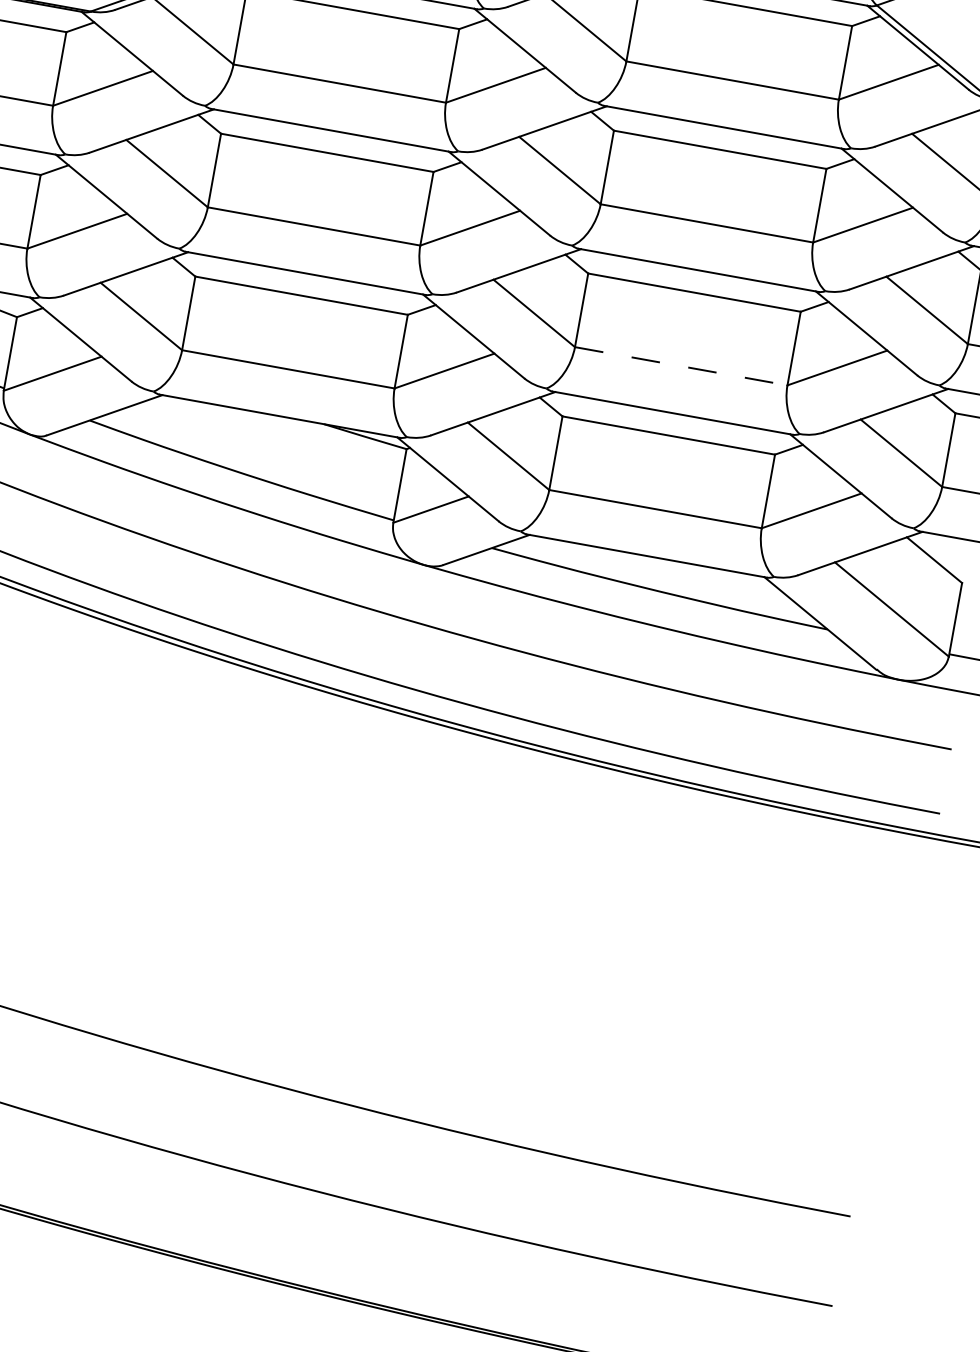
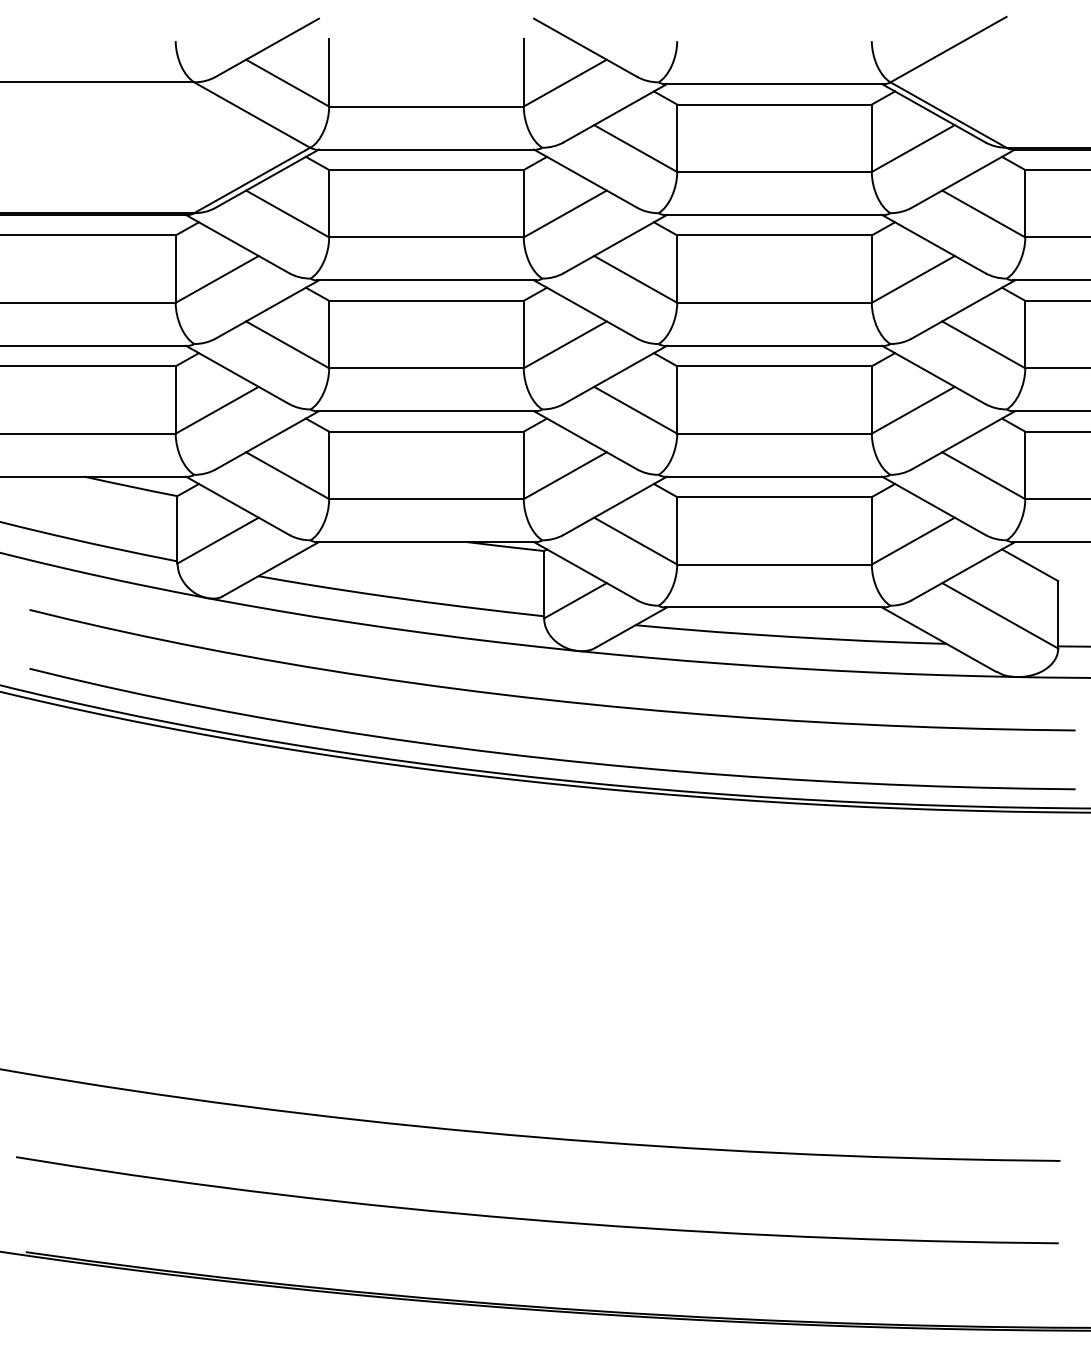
line: (682, 366) -> (775, 433), dashed -> solid

